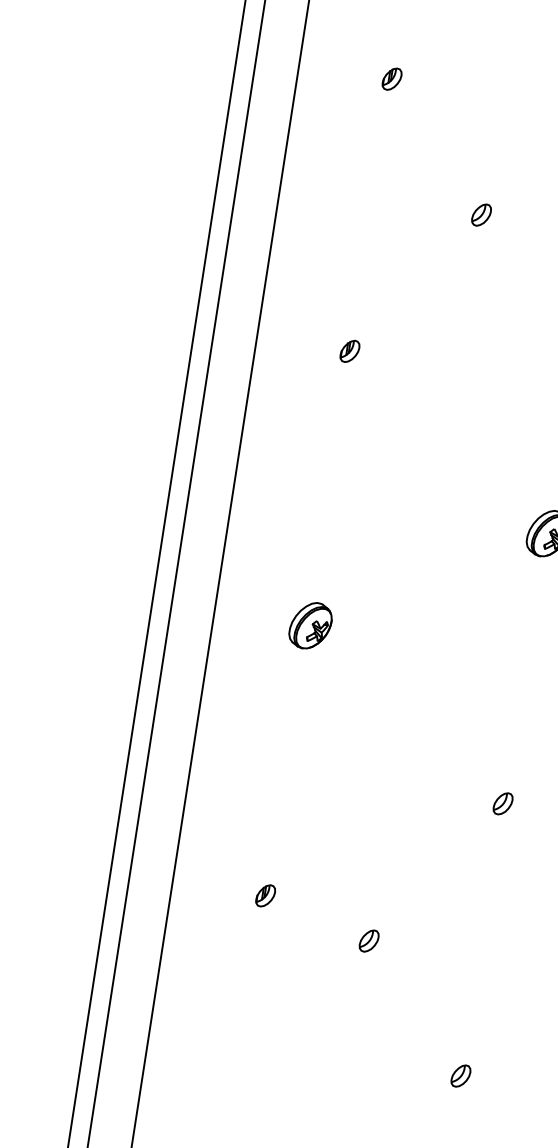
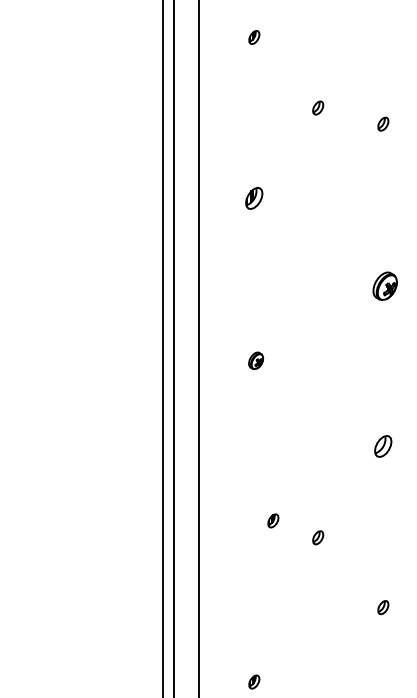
part: (350, 351) -> (254, 198), size x1.6
part: (309, 625) -> (255, 360), size x0.6
part: (503, 803) -> (383, 446), size x1.6
part: (266, 895) -> (273, 520), moved

